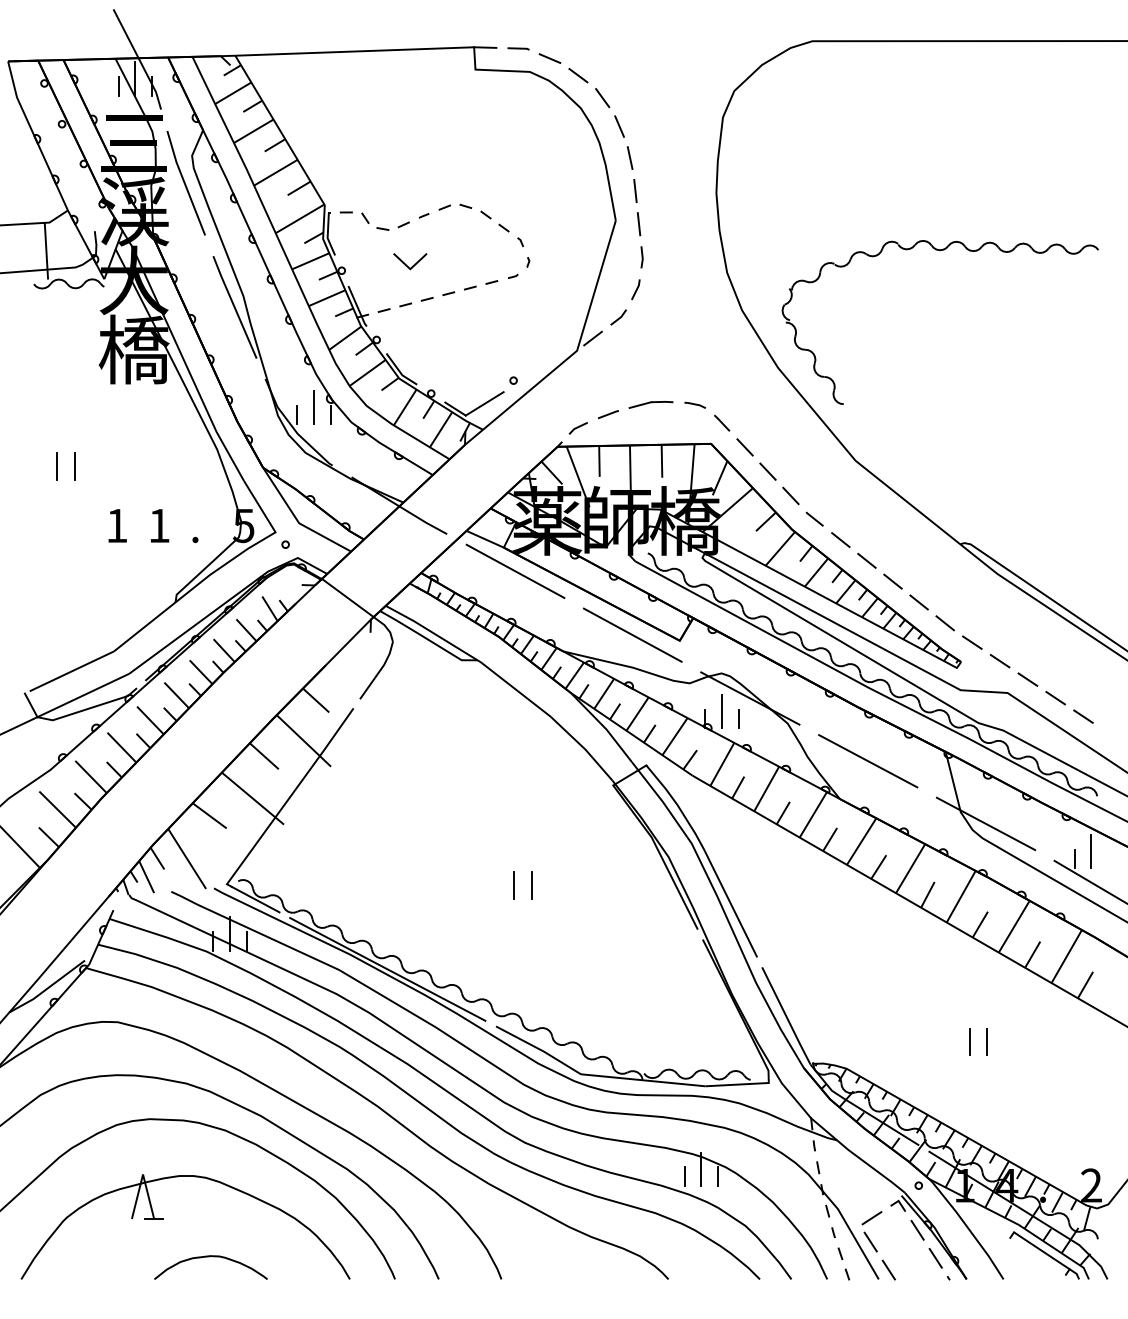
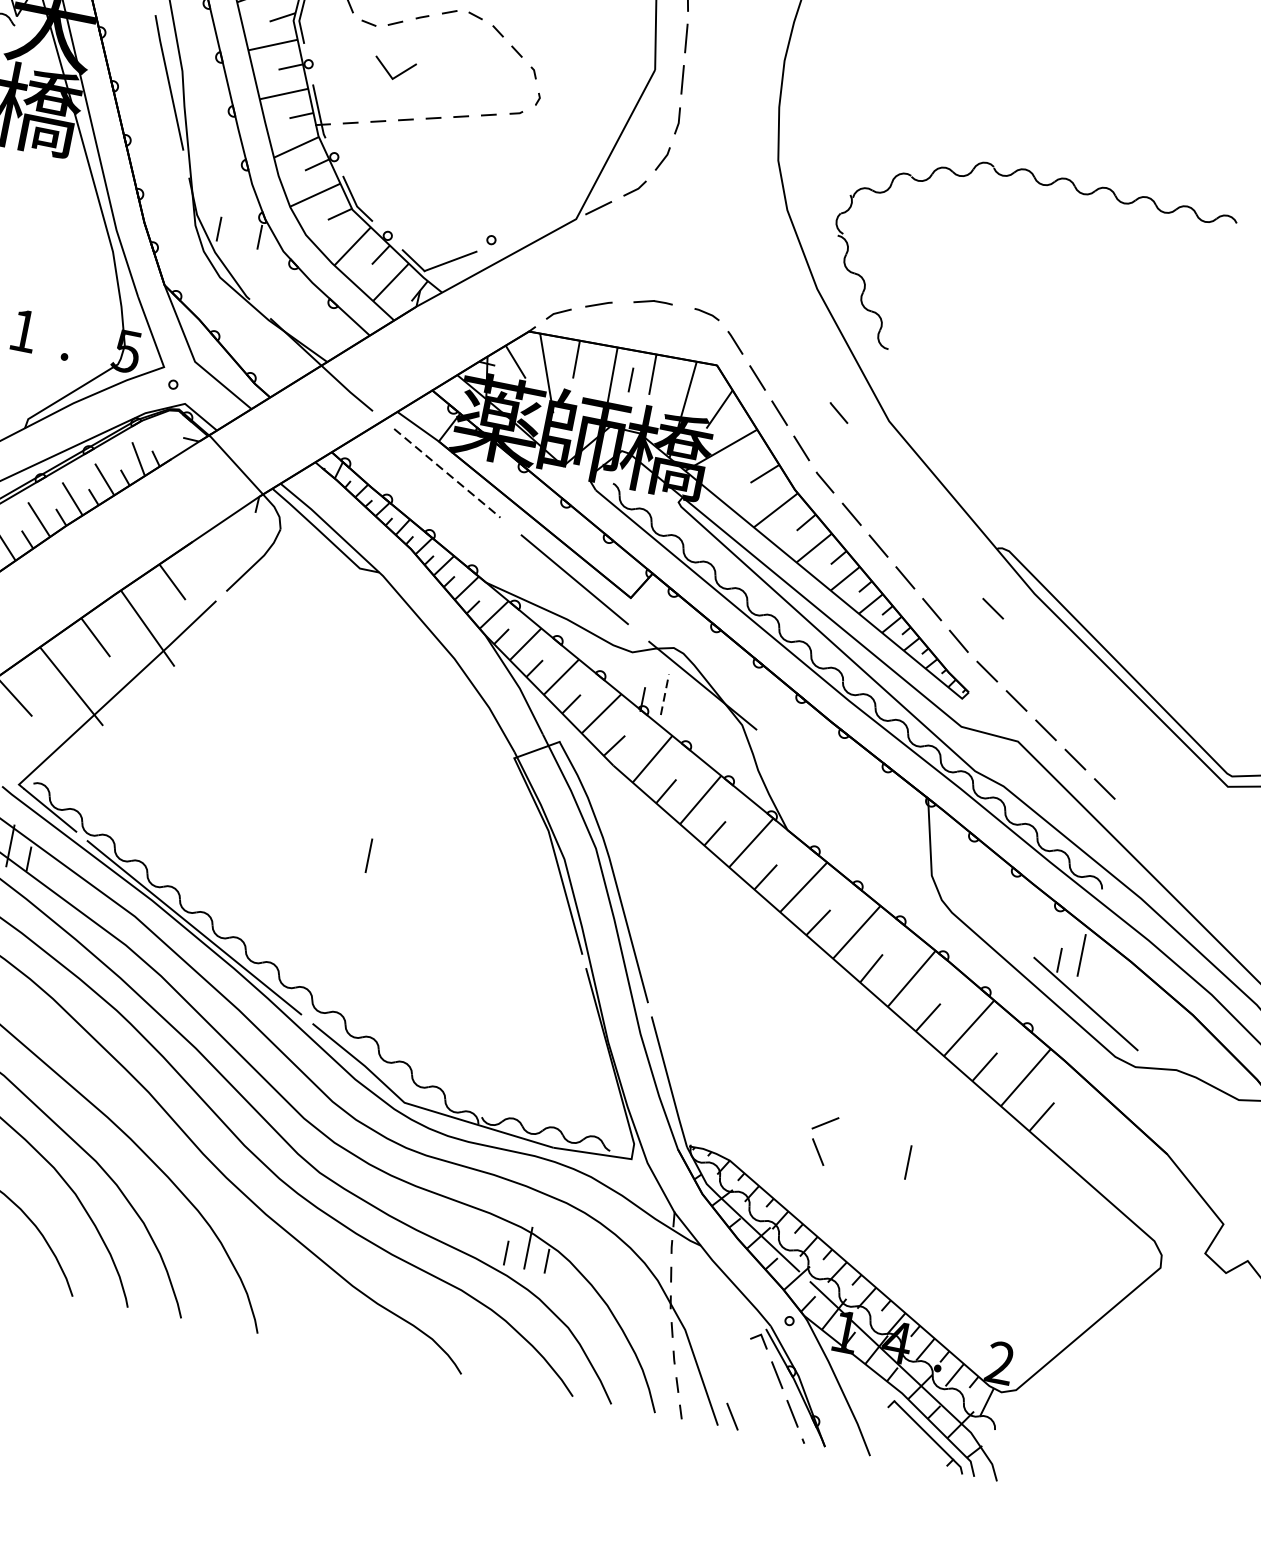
part: (650, 404) -> (652, 302), size x0.7
line: (313, 407) -> (240, 224), removed
line: (814, 461) -> (838, 412), added
line: (515, 571) -> (447, 473), solid -> dashed
line: (966, 592) -> (992, 608), added
line: (721, 711) -> (664, 694), solid -> dashed
line: (738, 718) -> (630, 379), moved
line: (868, 761) -> (831, 791), removed
line: (985, 823) -> (959, 895), removed
line: (531, 884) -> (390, 859), removed
line: (969, 1041) -> (886, 1157), removed
part: (871, 1231) -> (821, 1139), moved

